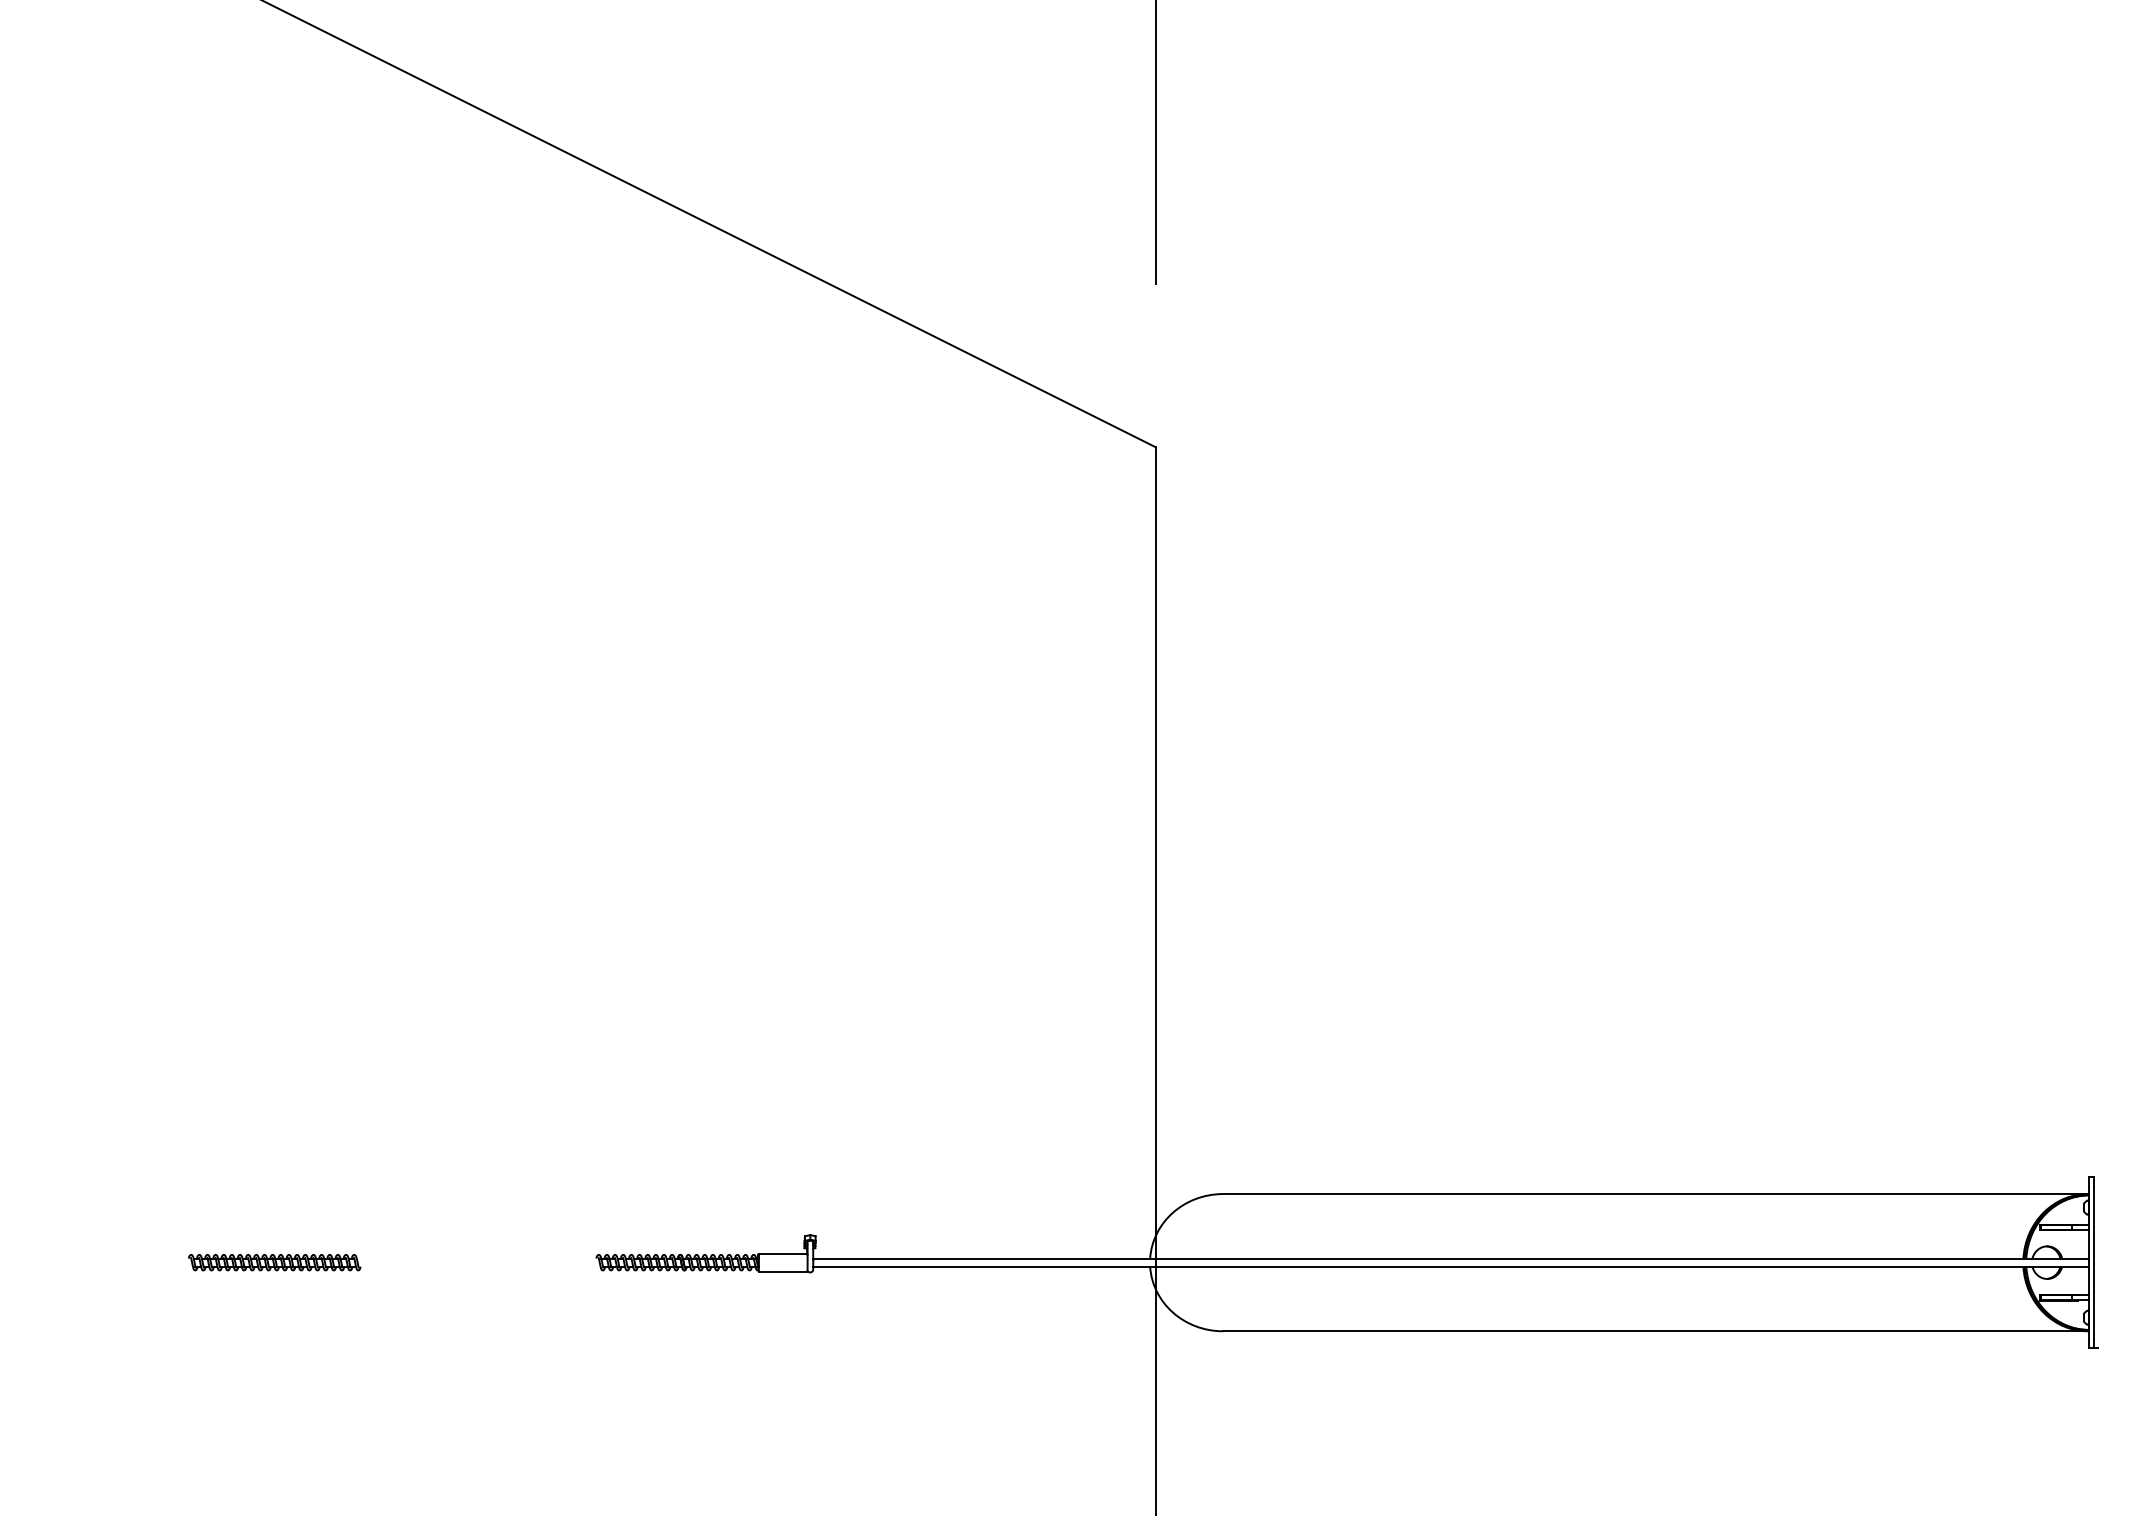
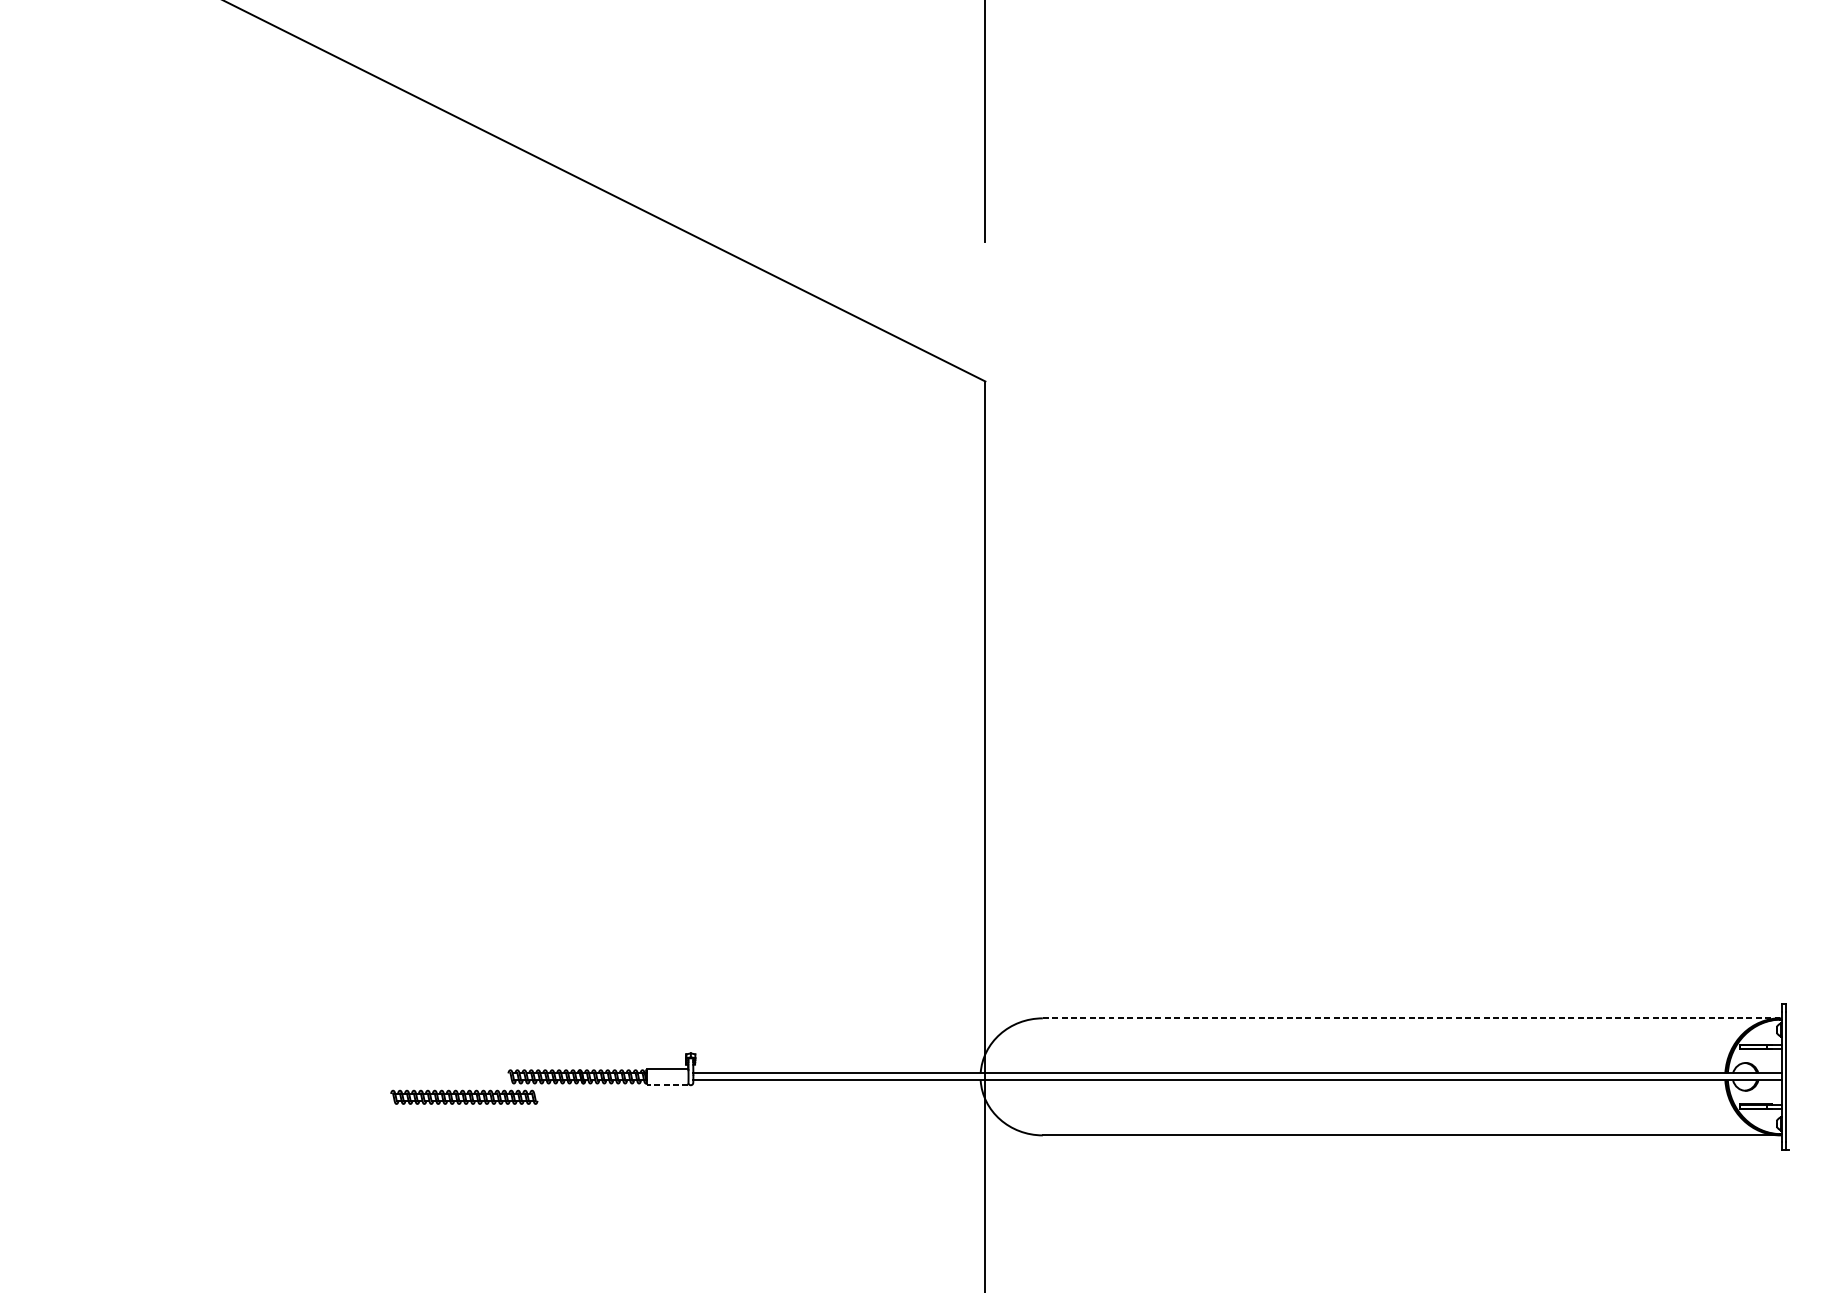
line: (1655, 1194) -> (1411, 1018), solid -> dashed
part: (274, 1262) -> (464, 1097), moved
line: (782, 1271) -> (667, 1084), solid -> dashed

